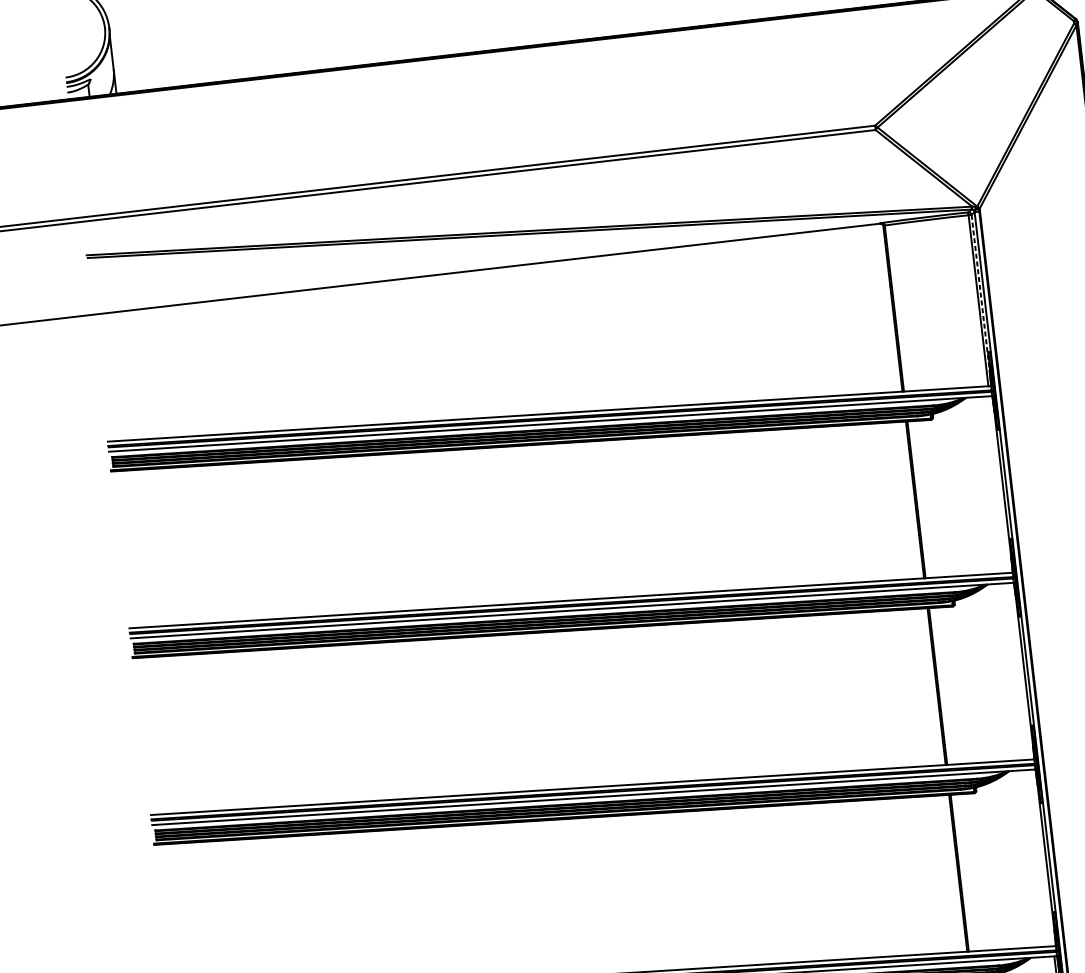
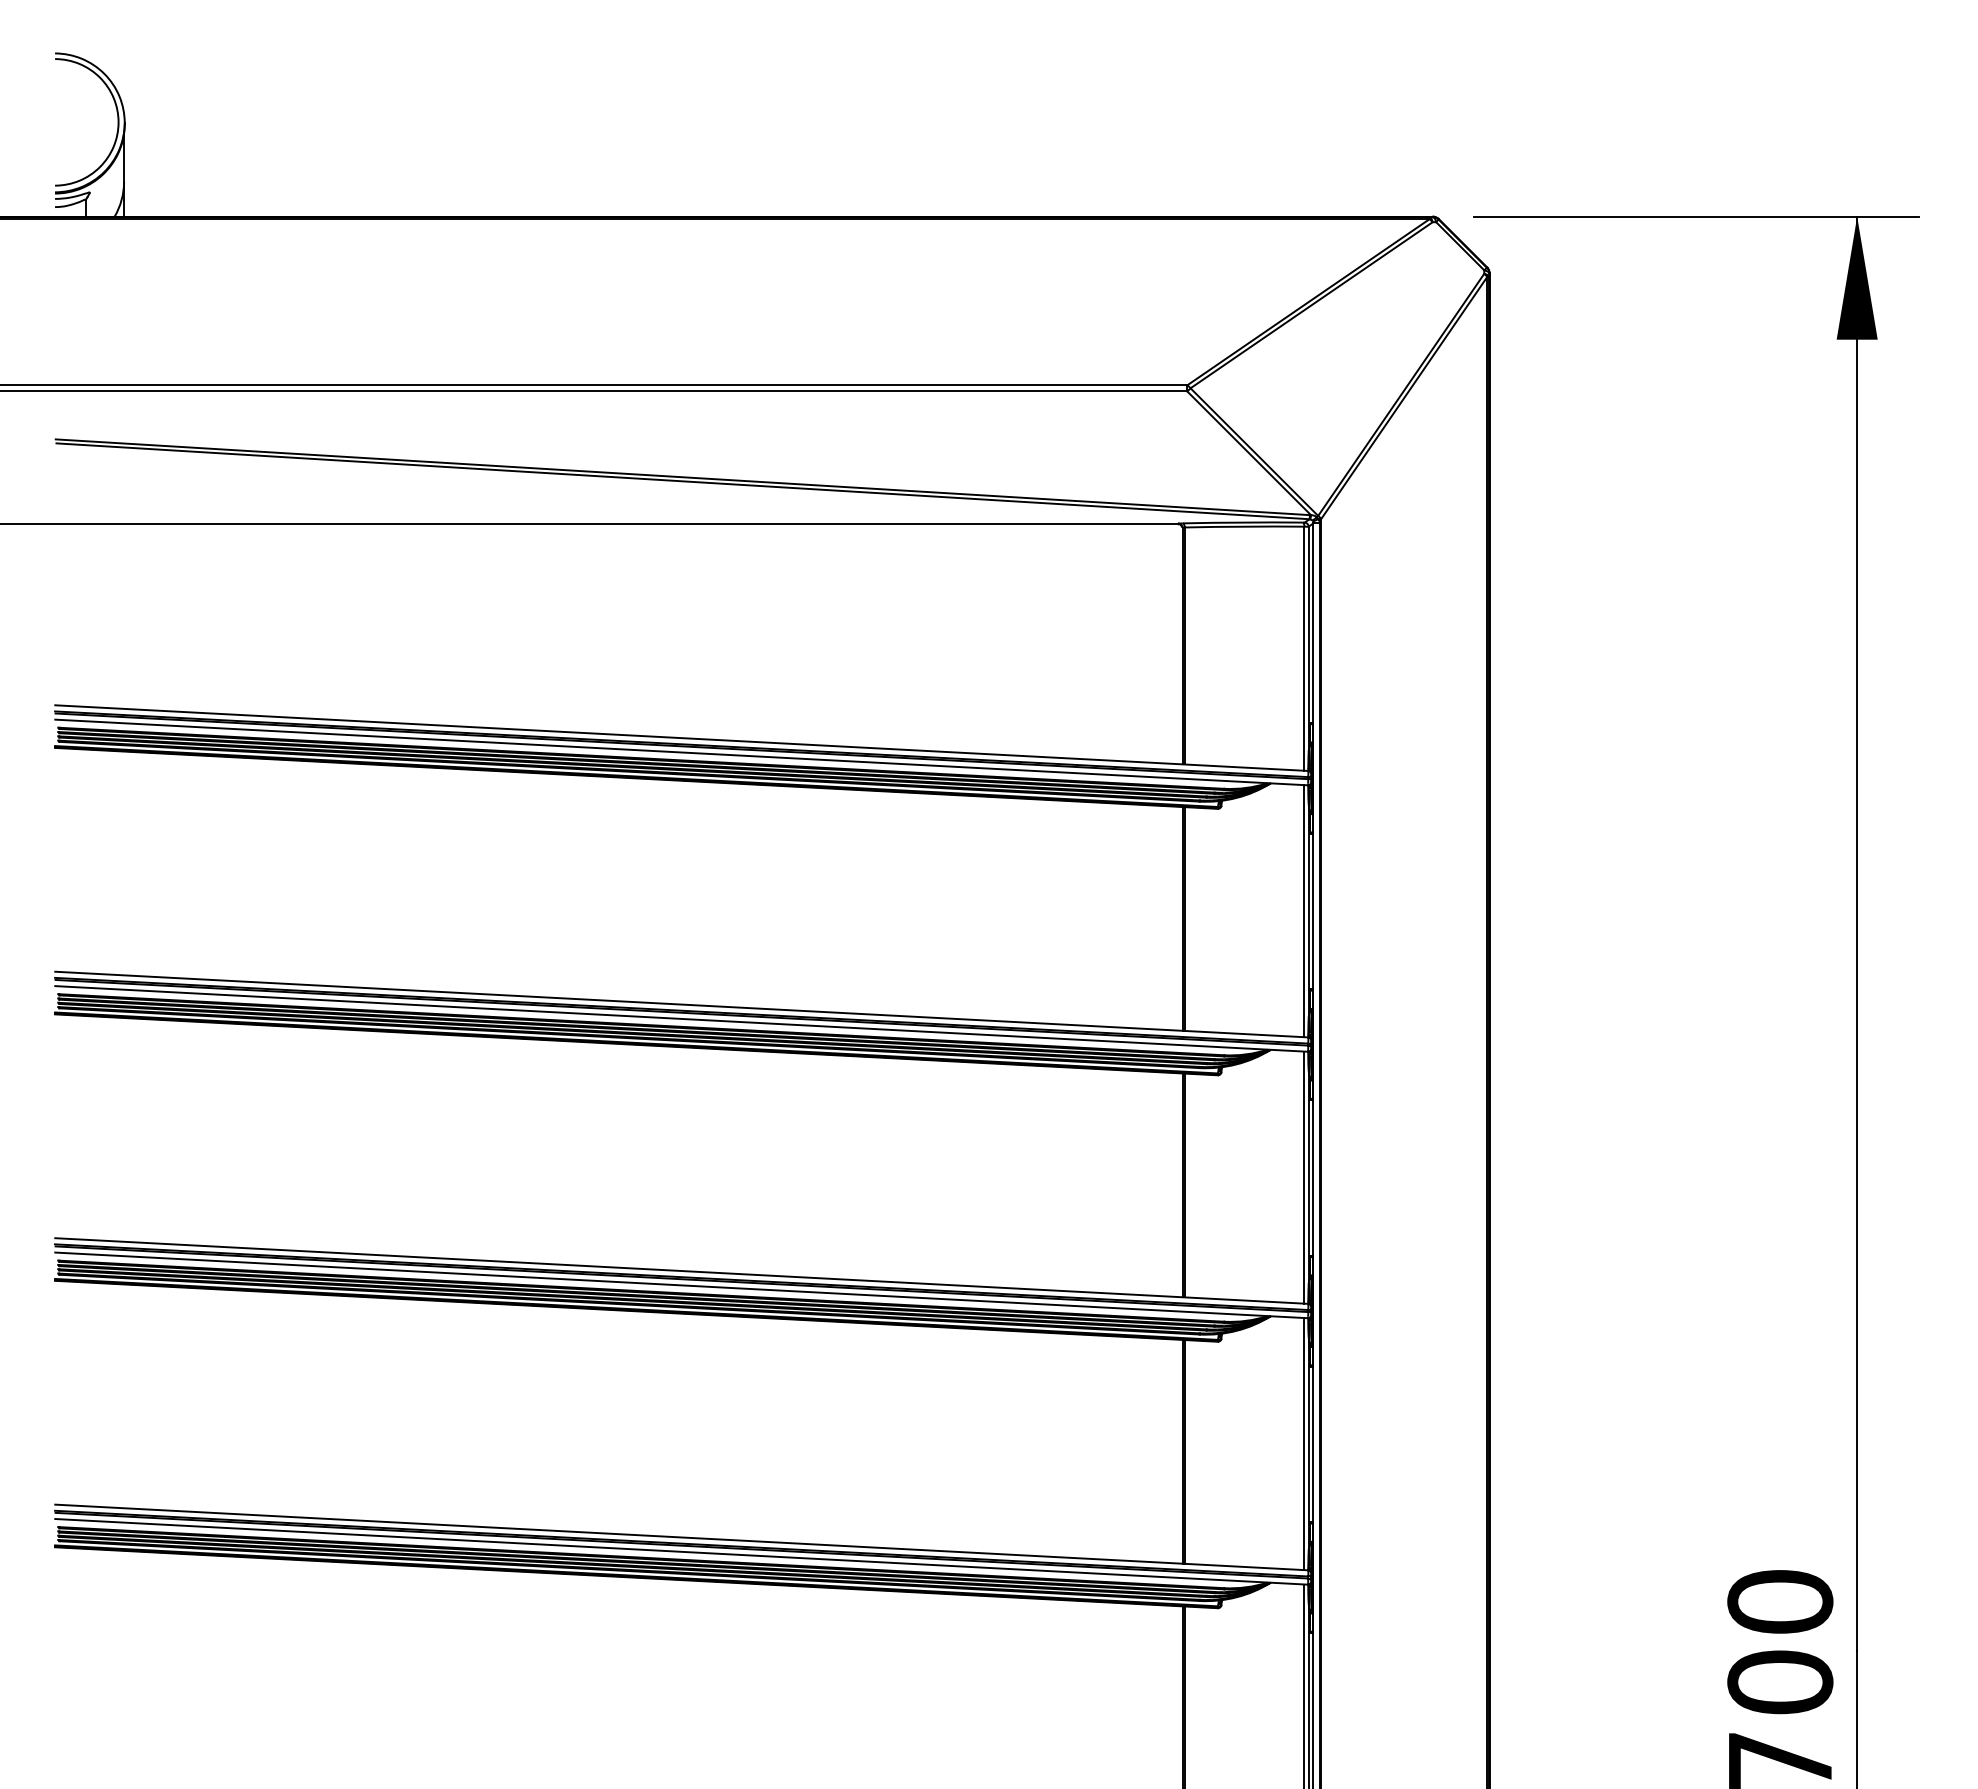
line: (980, 294) -> (1308, 640), dashed -> solid
line: (999, 484) -> (1304, 911), added
line: (1021, 671) -> (1304, 1177), added
line: (1043, 858) -> (1304, 1444), added

